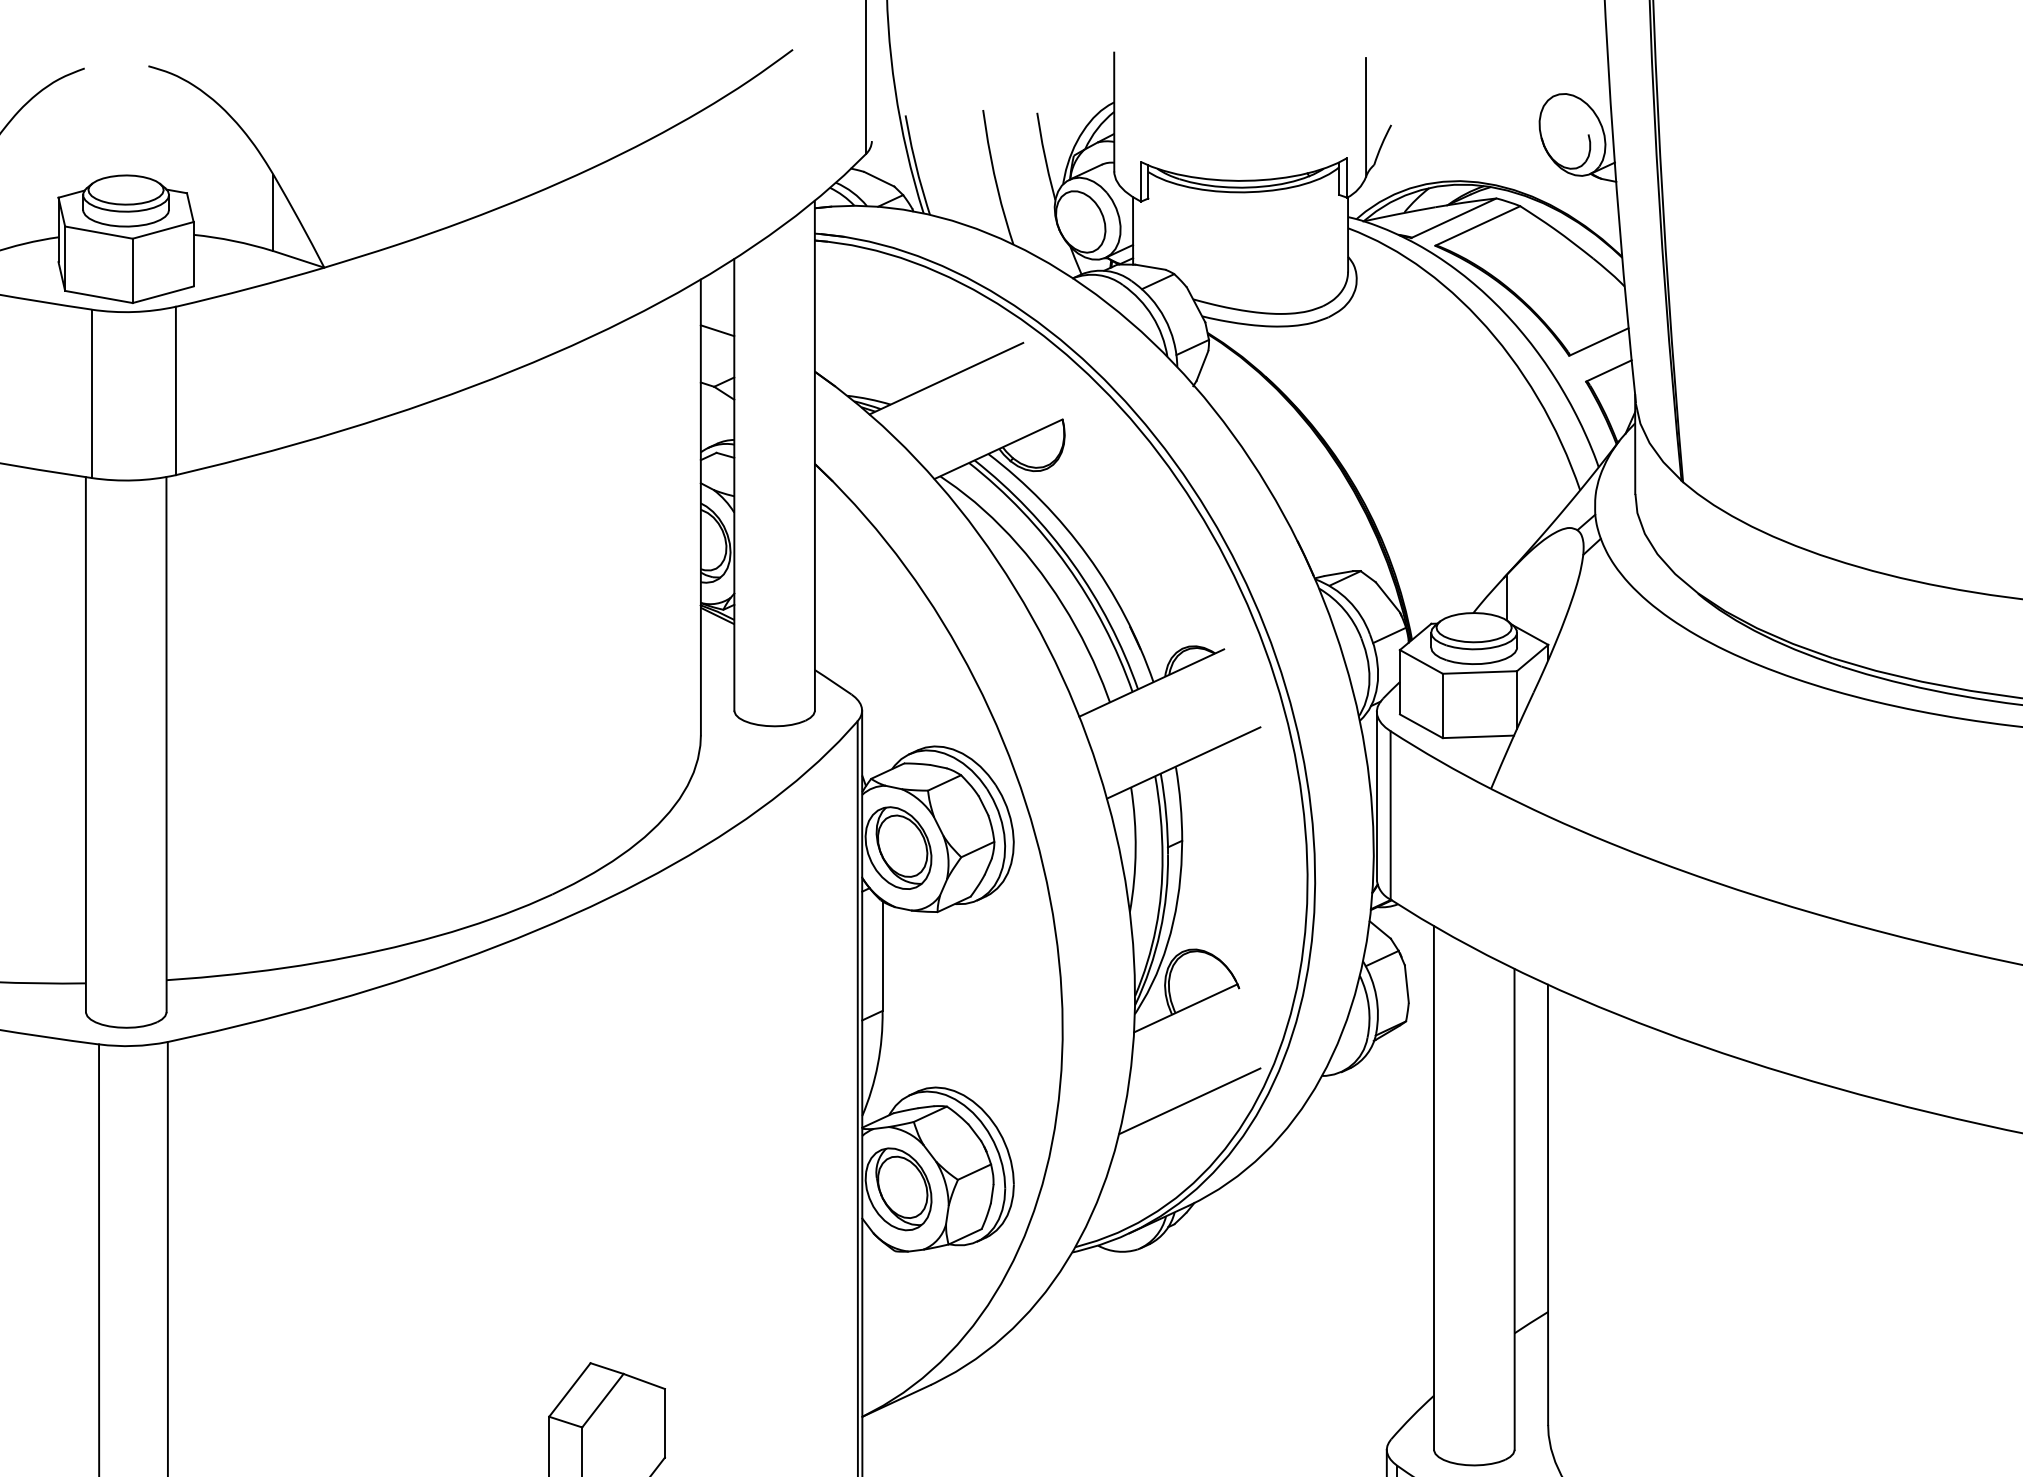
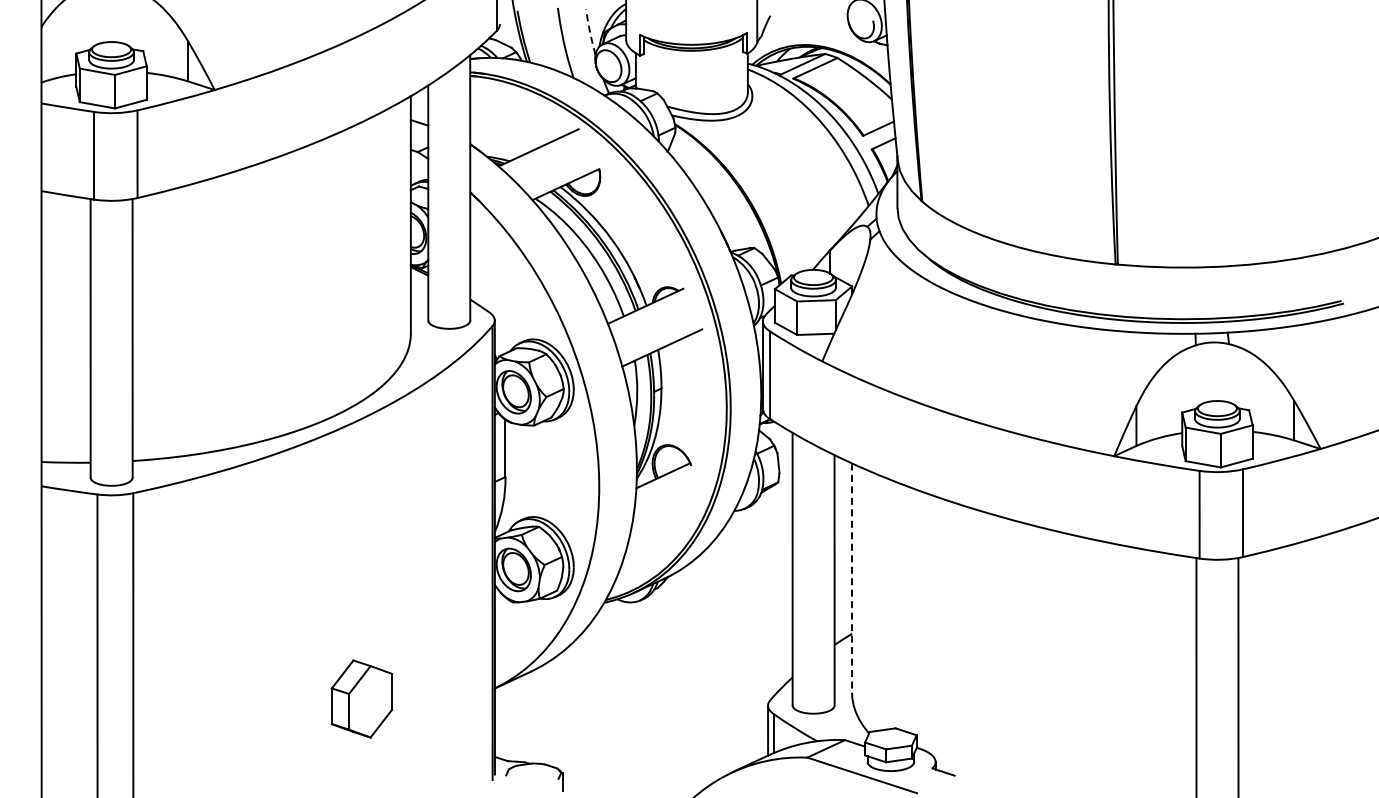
line: (1045, 157) -> (590, 32), solid -> dashed
line: (1189, 1102) -> (665, 524), removed
line: (1548, 1205) -> (852, 578), solid -> dashed

